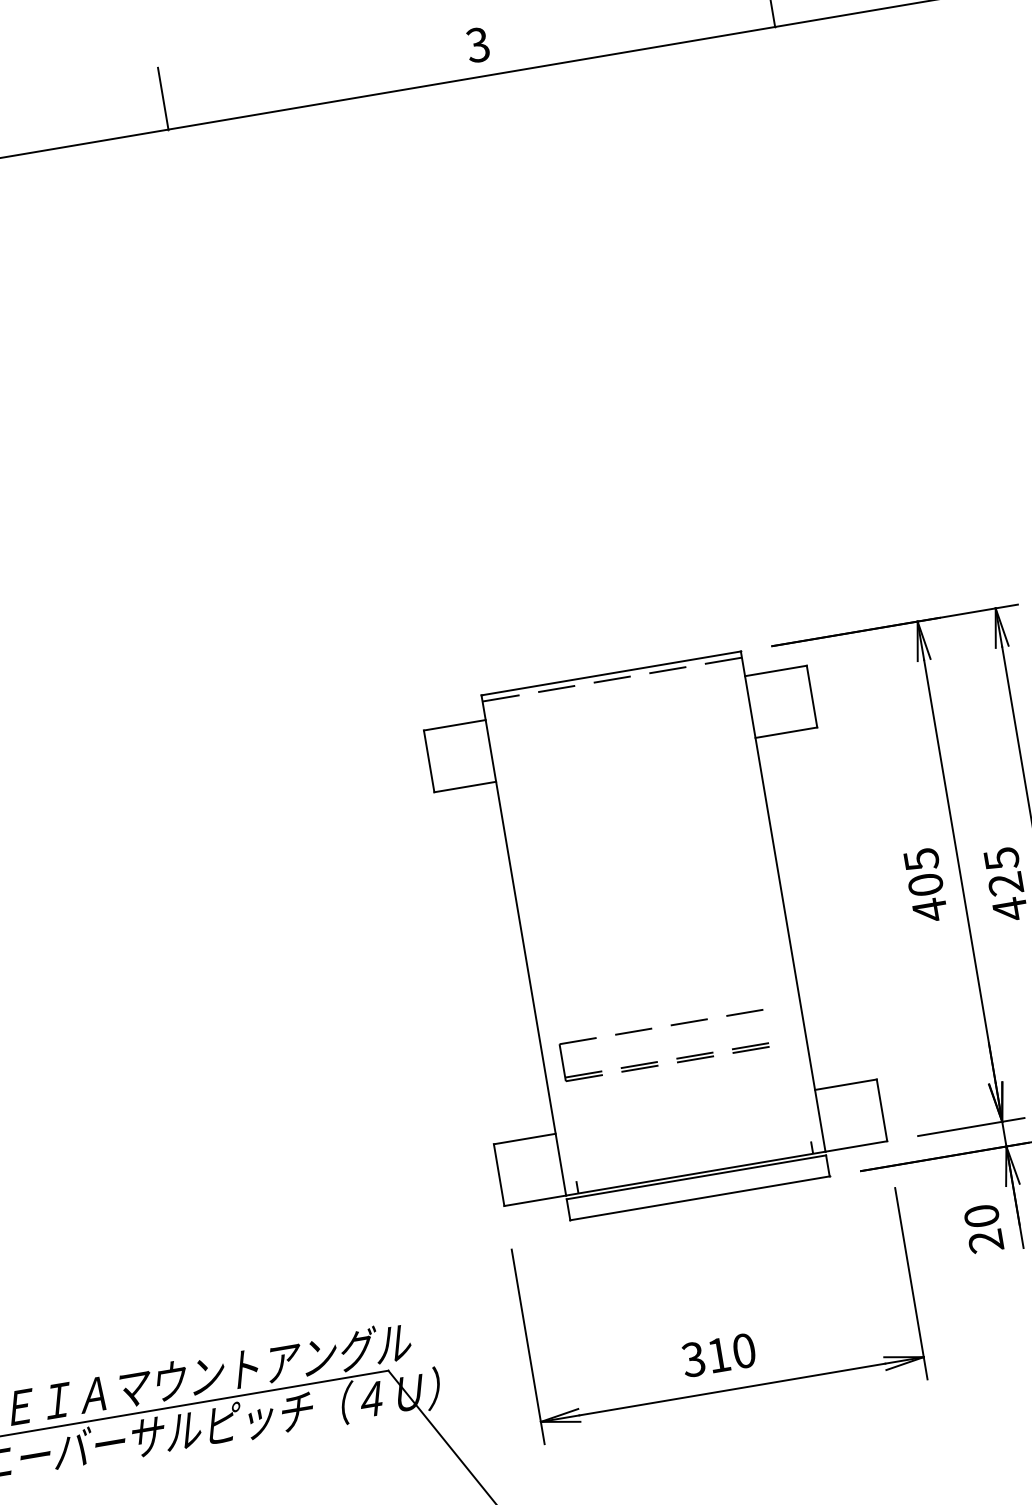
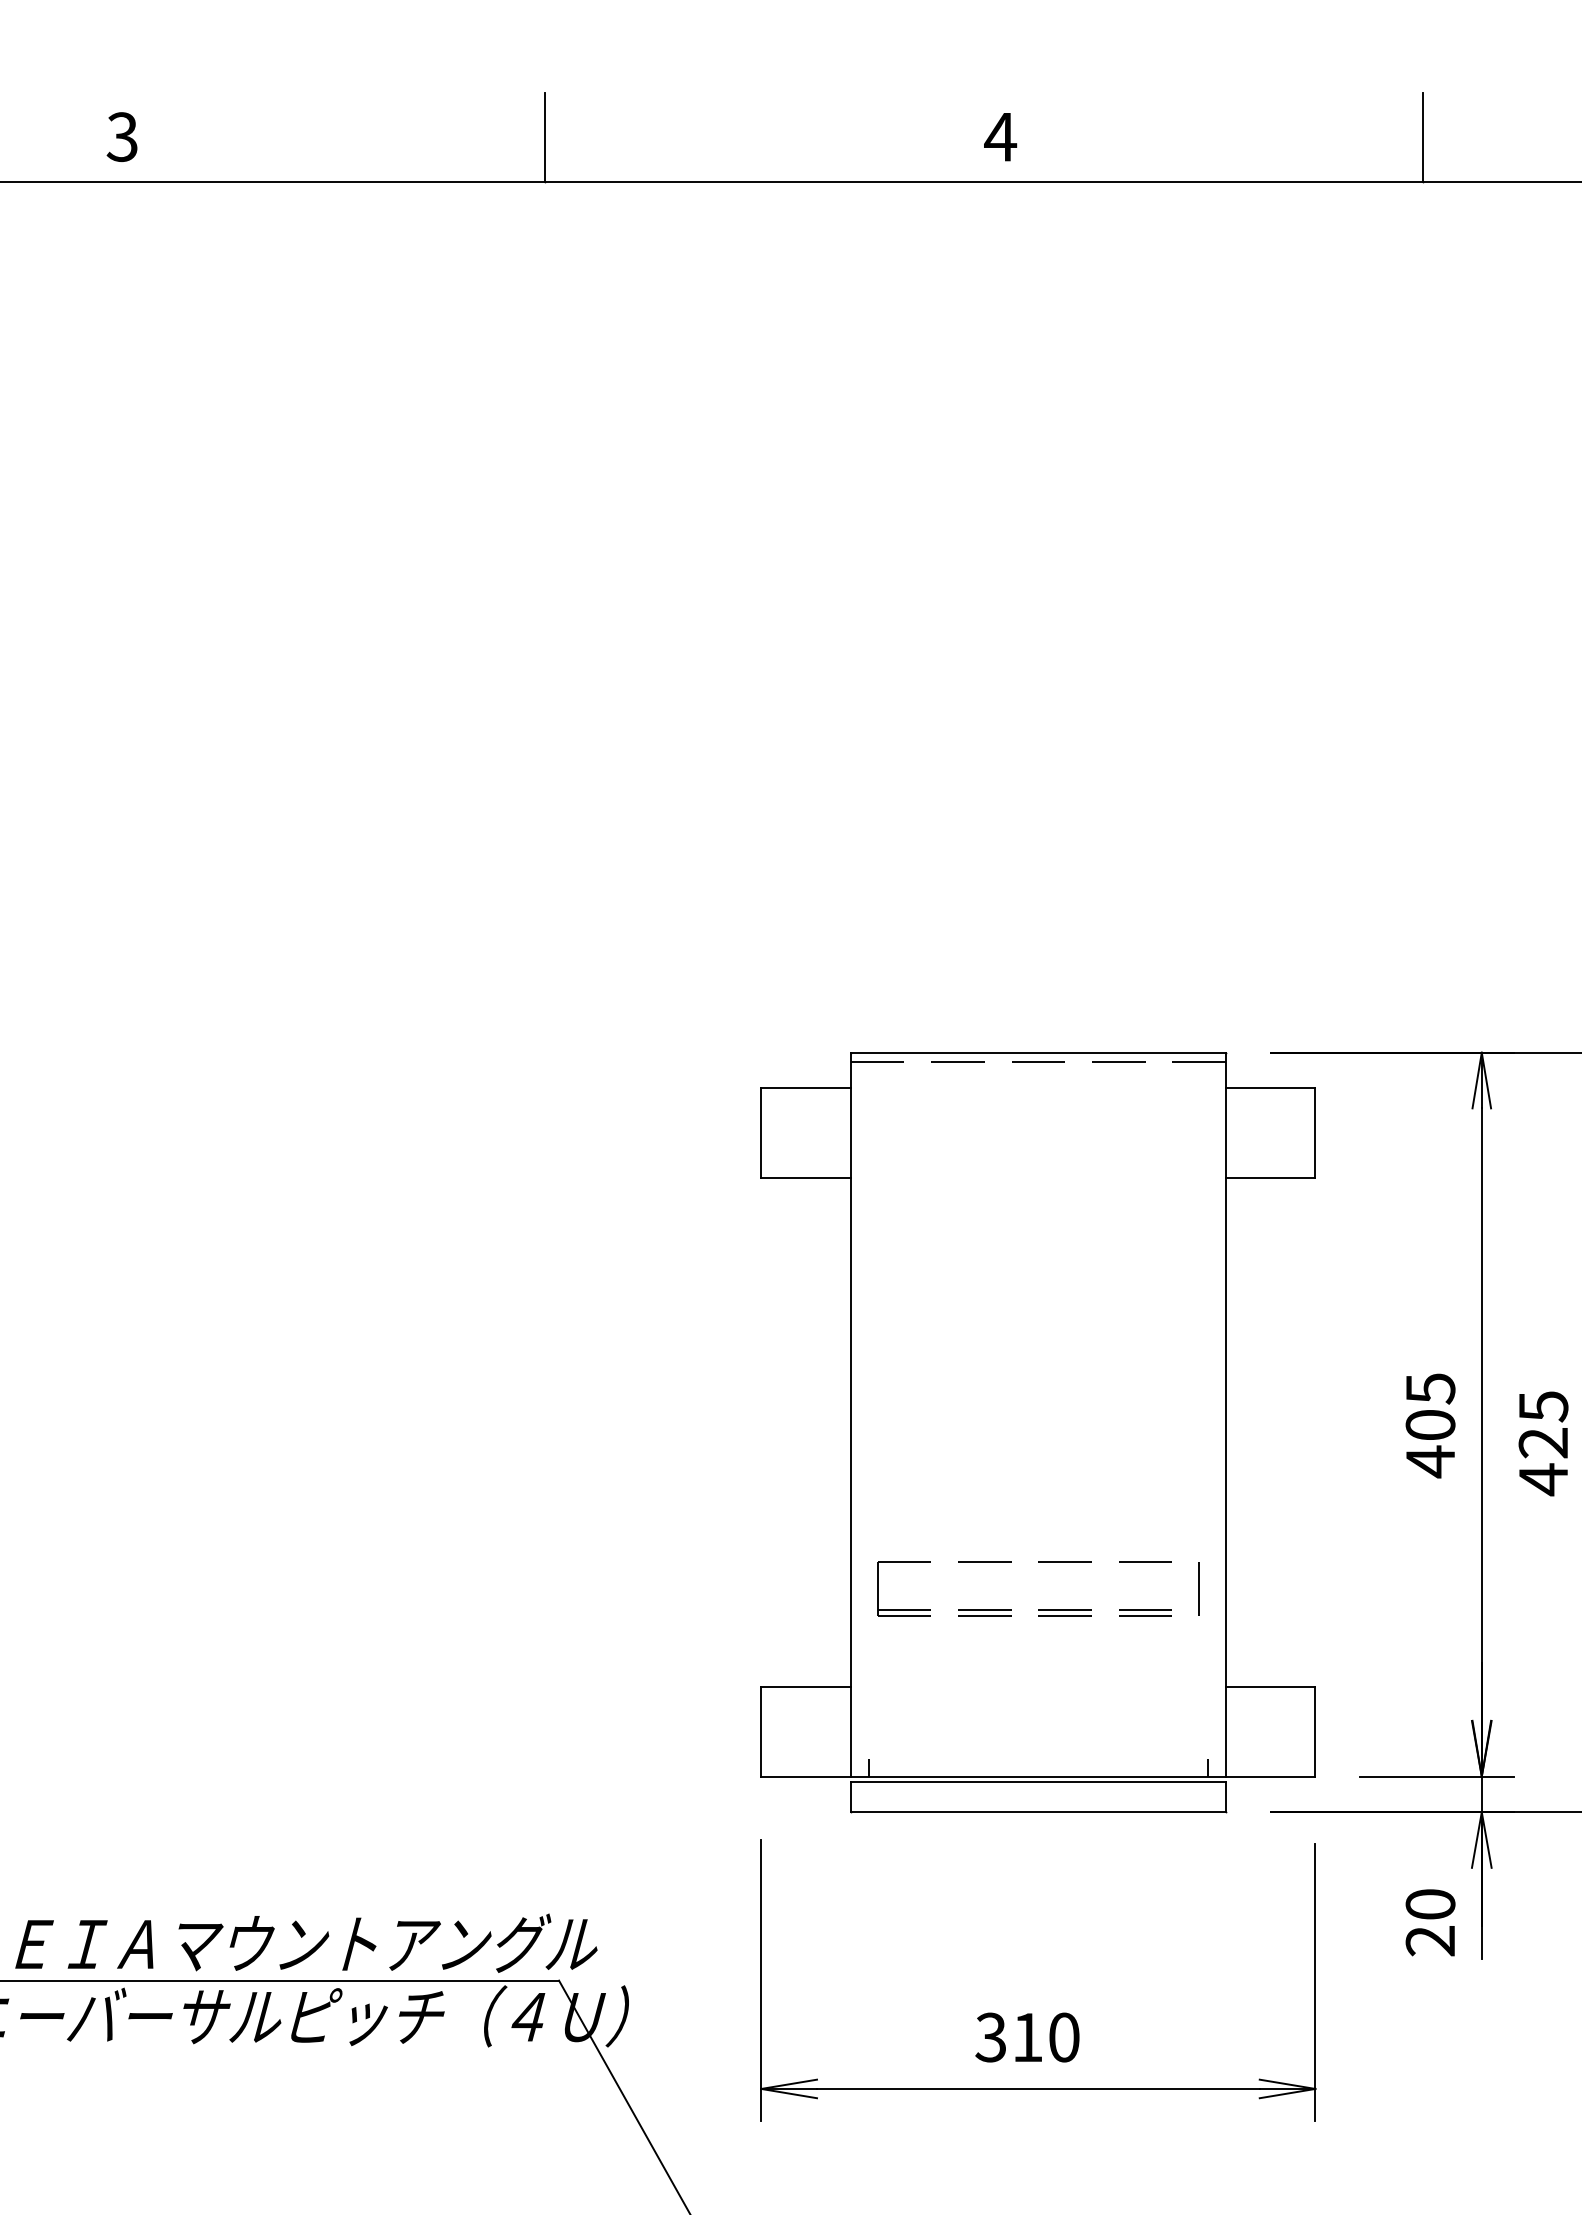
text: (478, 45) -> (1000, 137), 3 -> 4
line: (785, 1024) -> (1199, 1588), added

